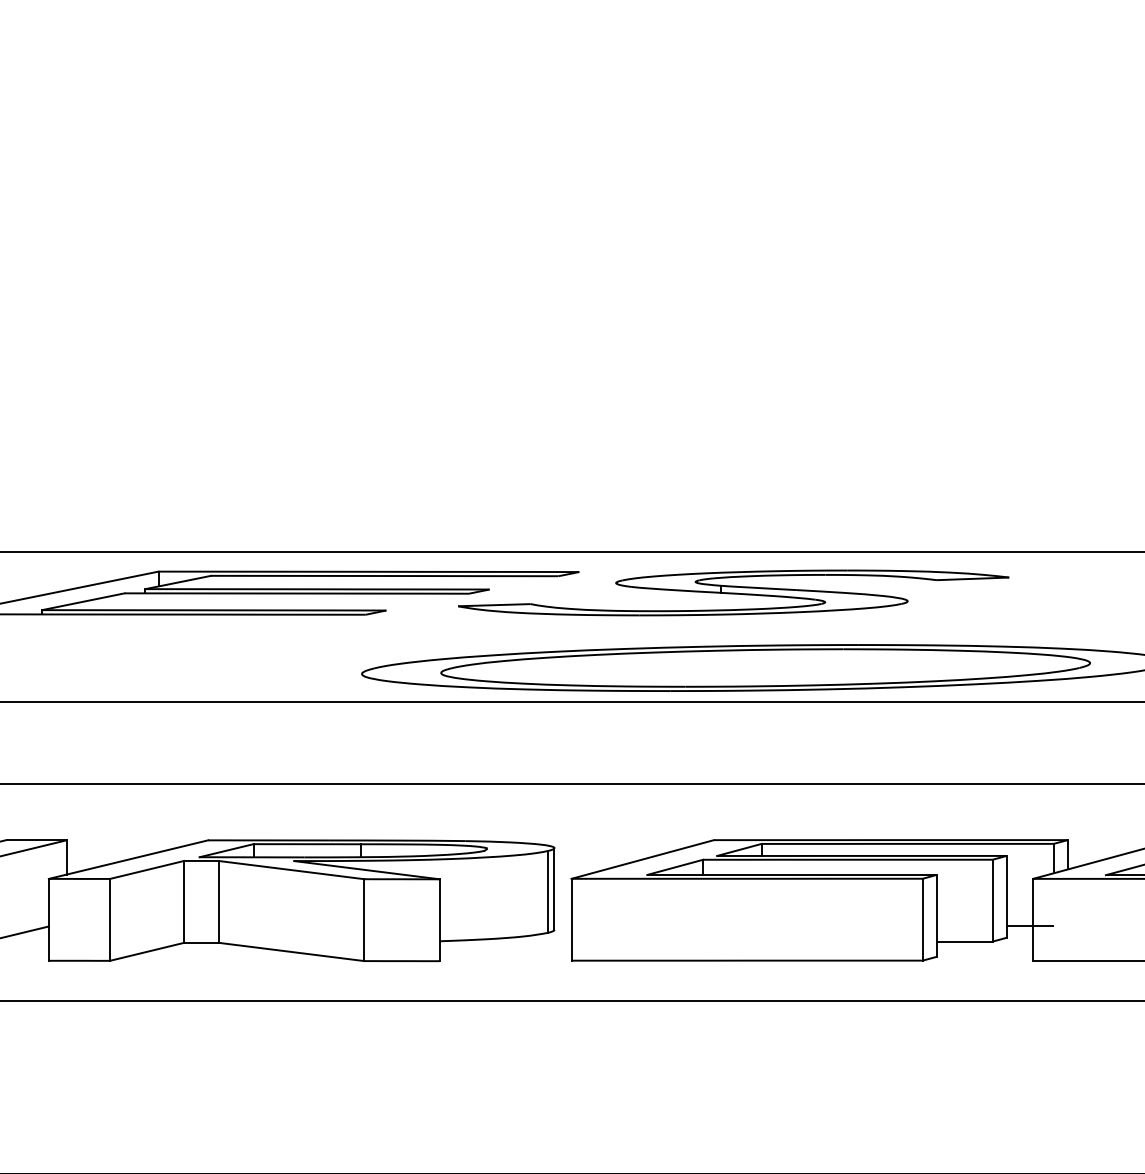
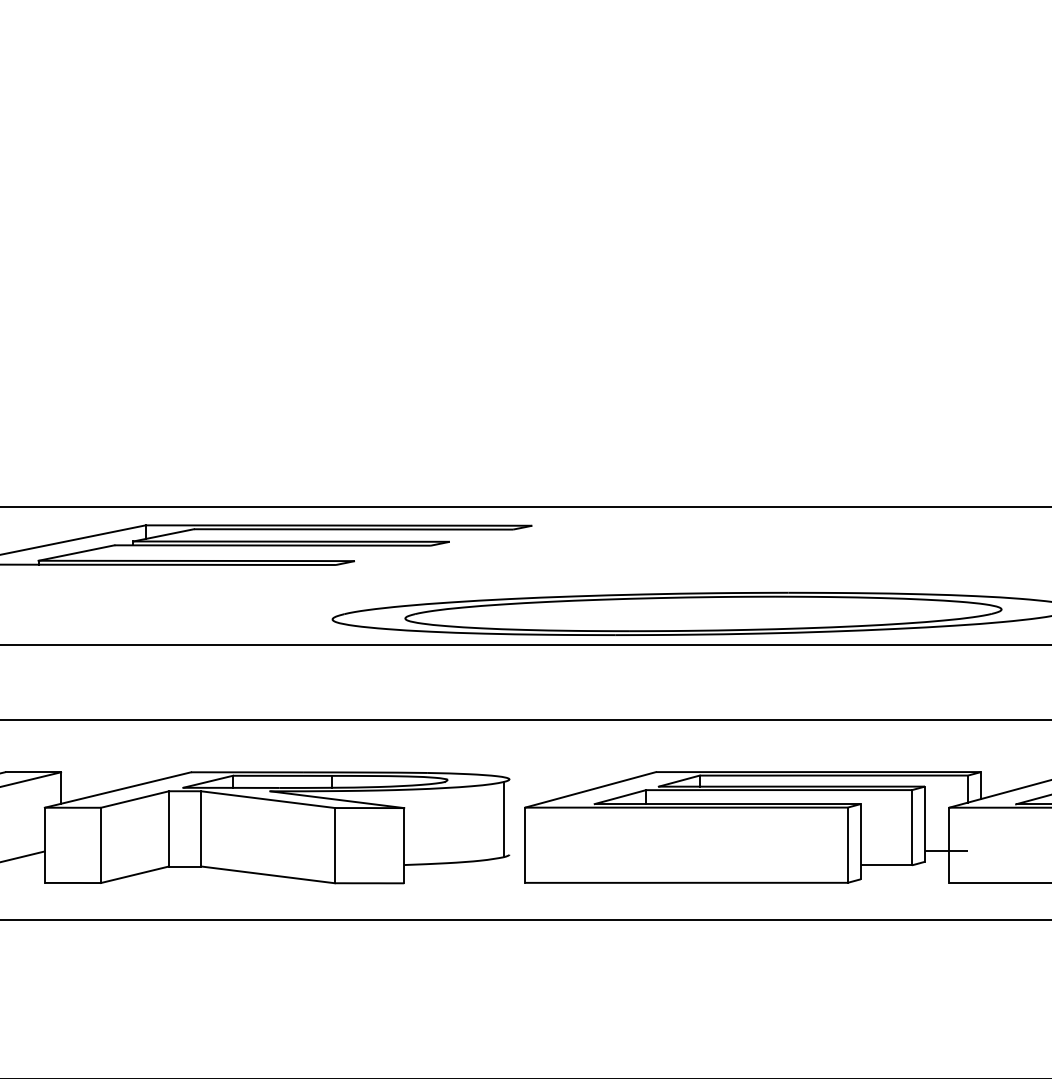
part: (733, 592) -> (673, 544), removed
line: (554, 888) -> (509, 816), removed

